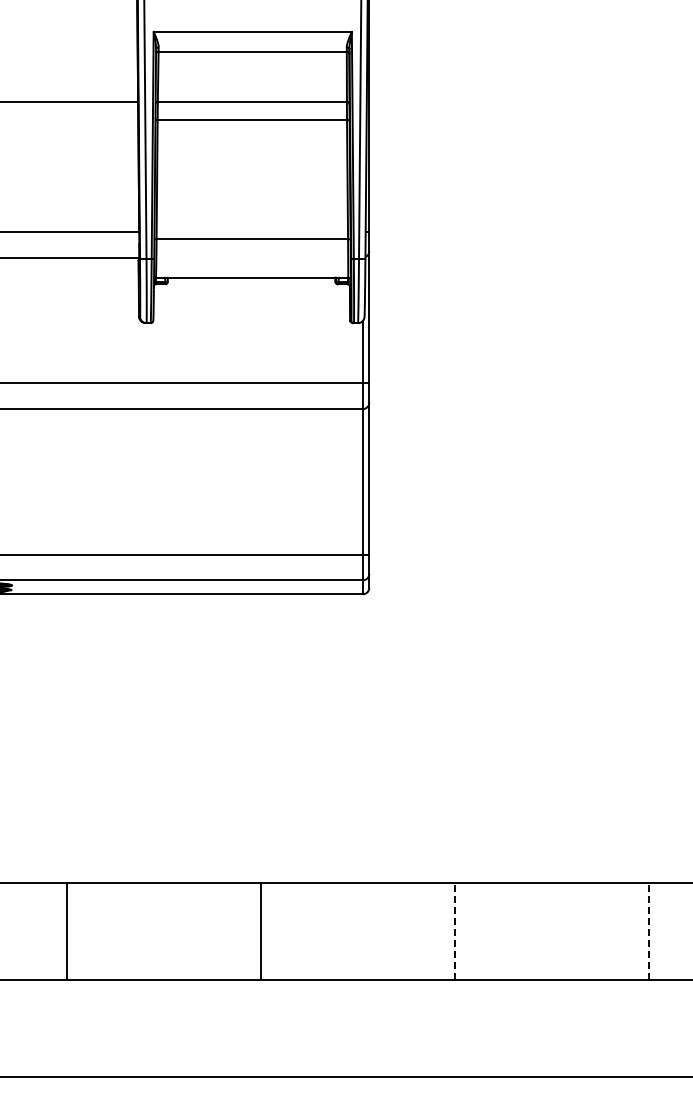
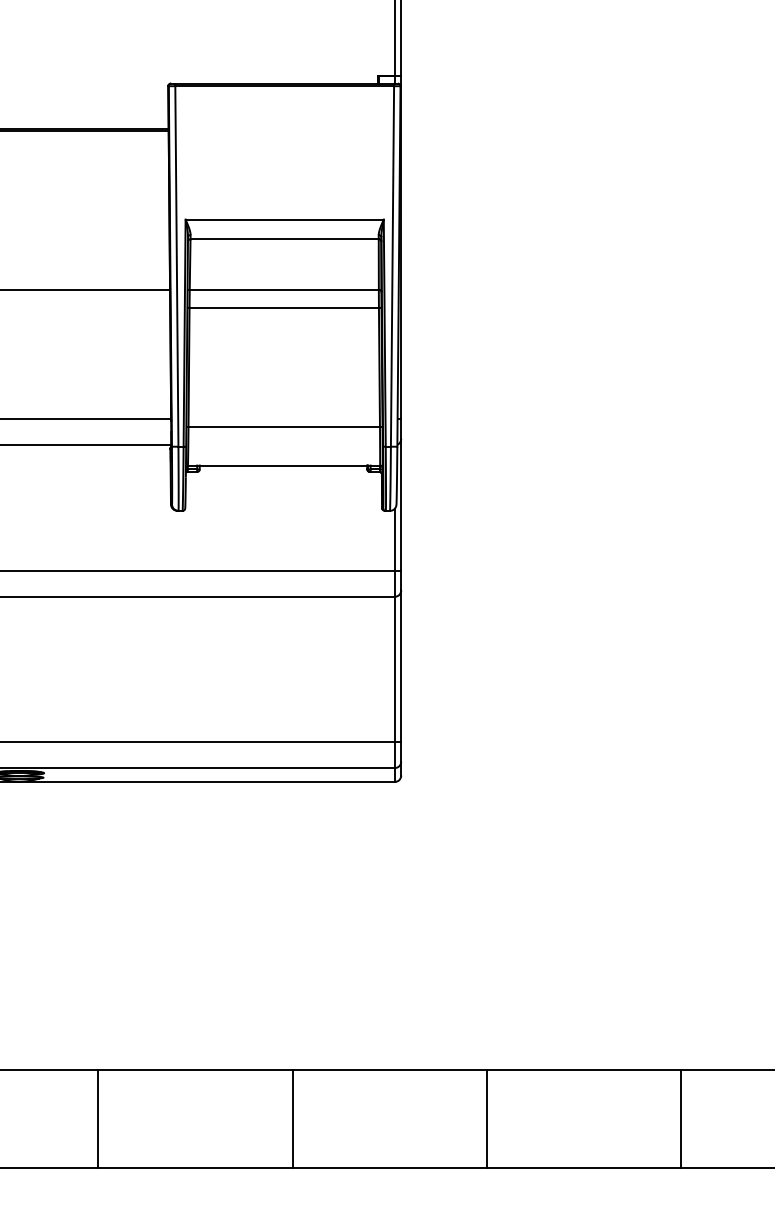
line: (454, 930) -> (486, 1118), dashed -> solid
line: (649, 930) -> (681, 1118), dashed -> solid

